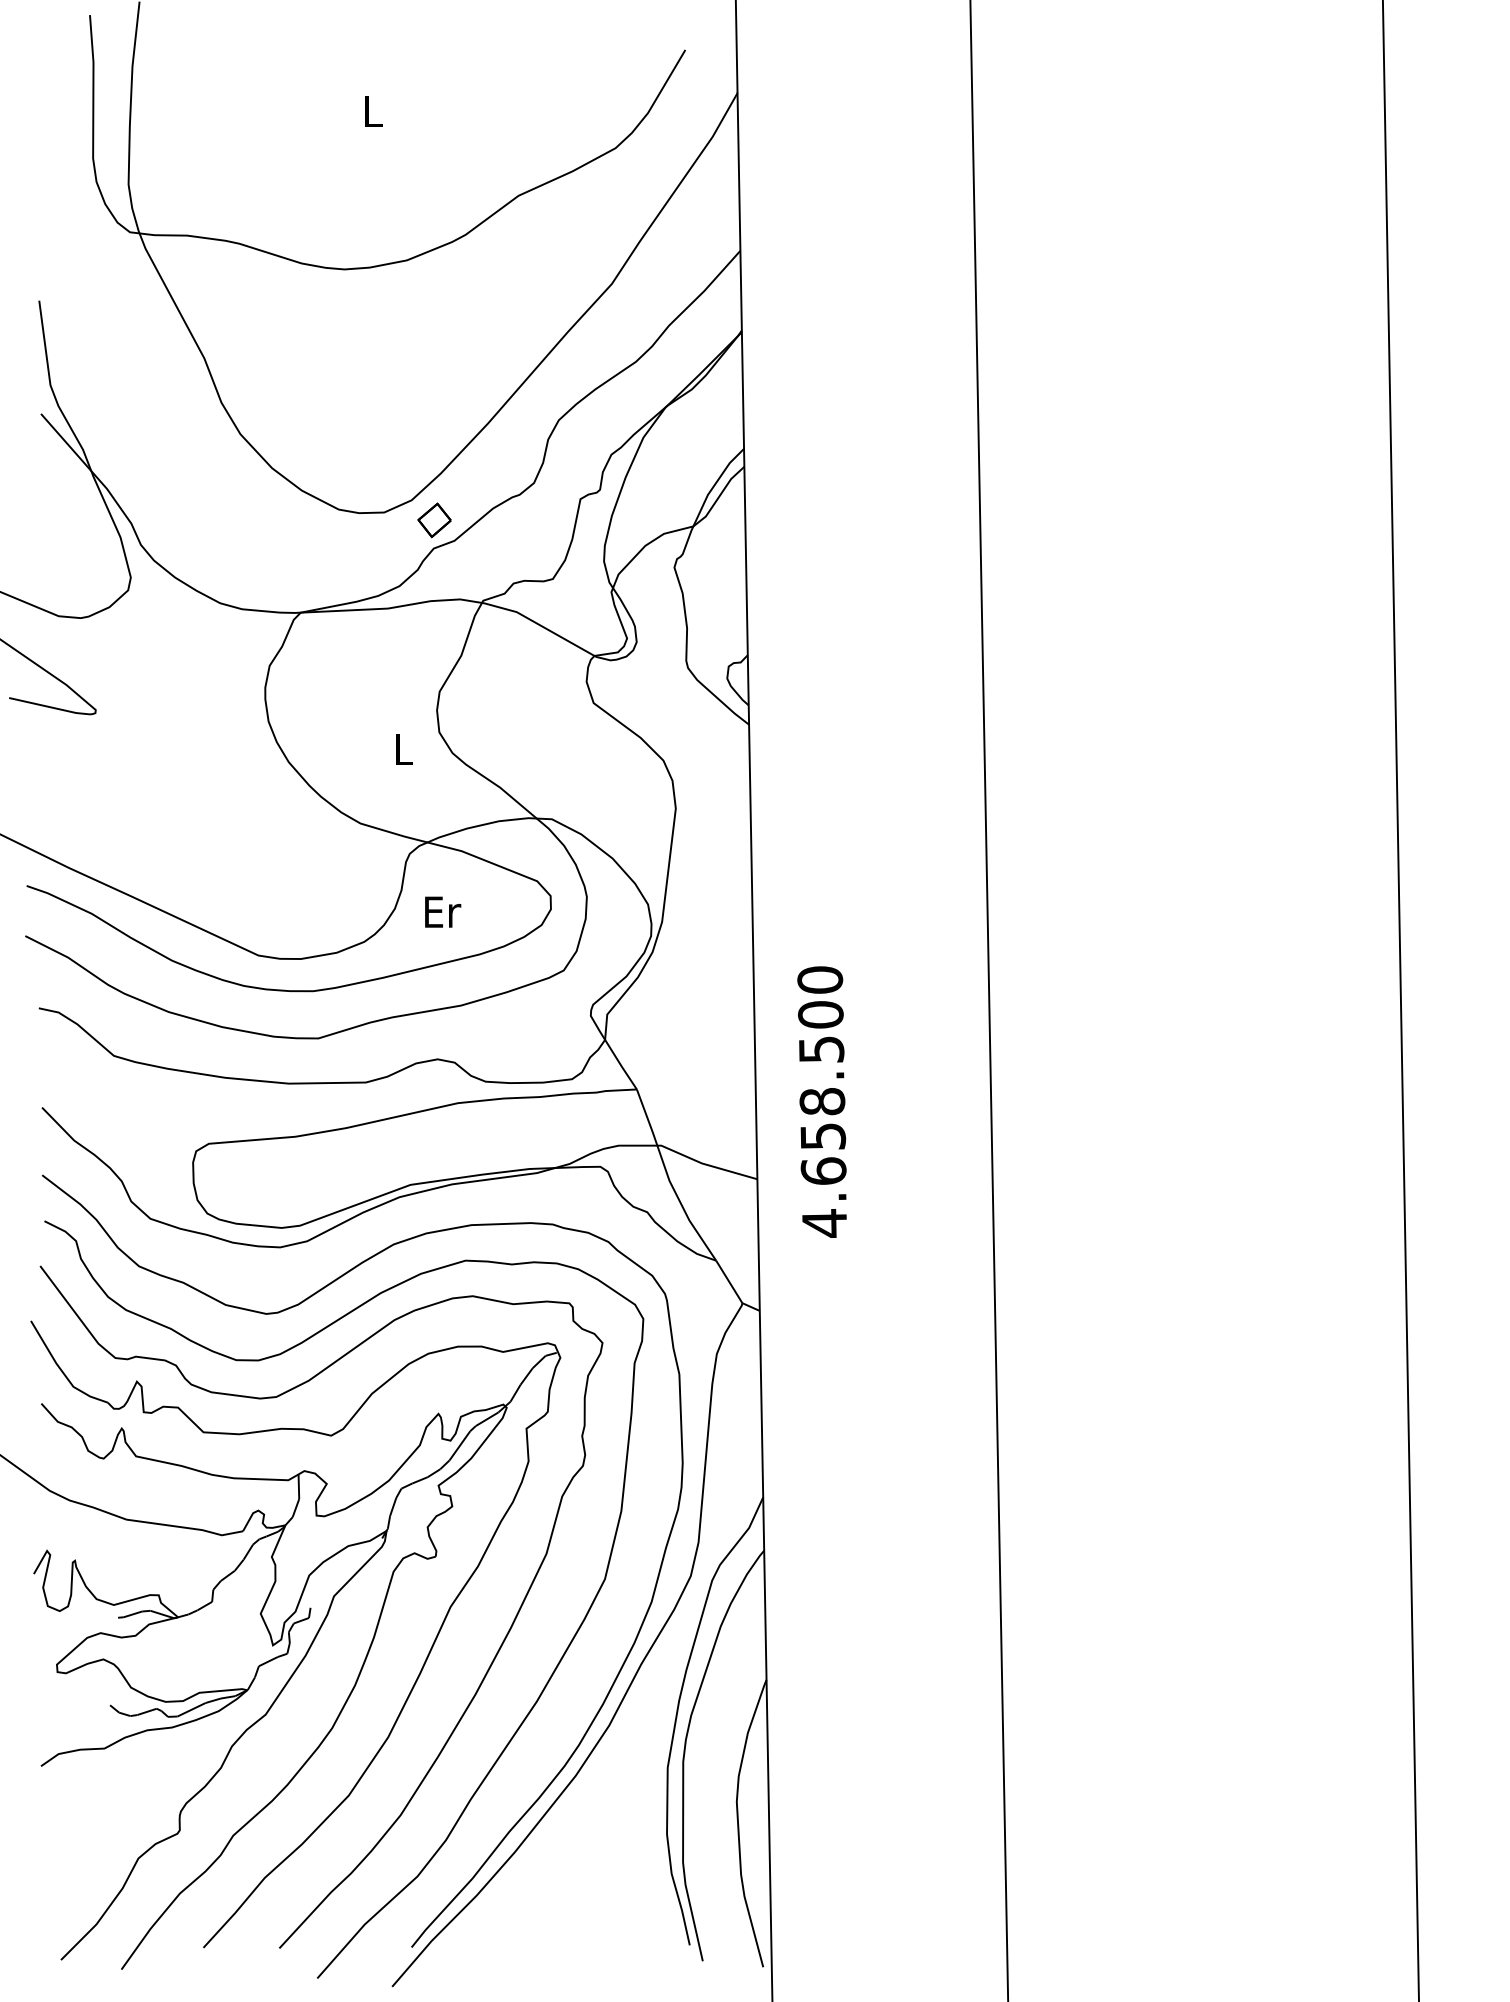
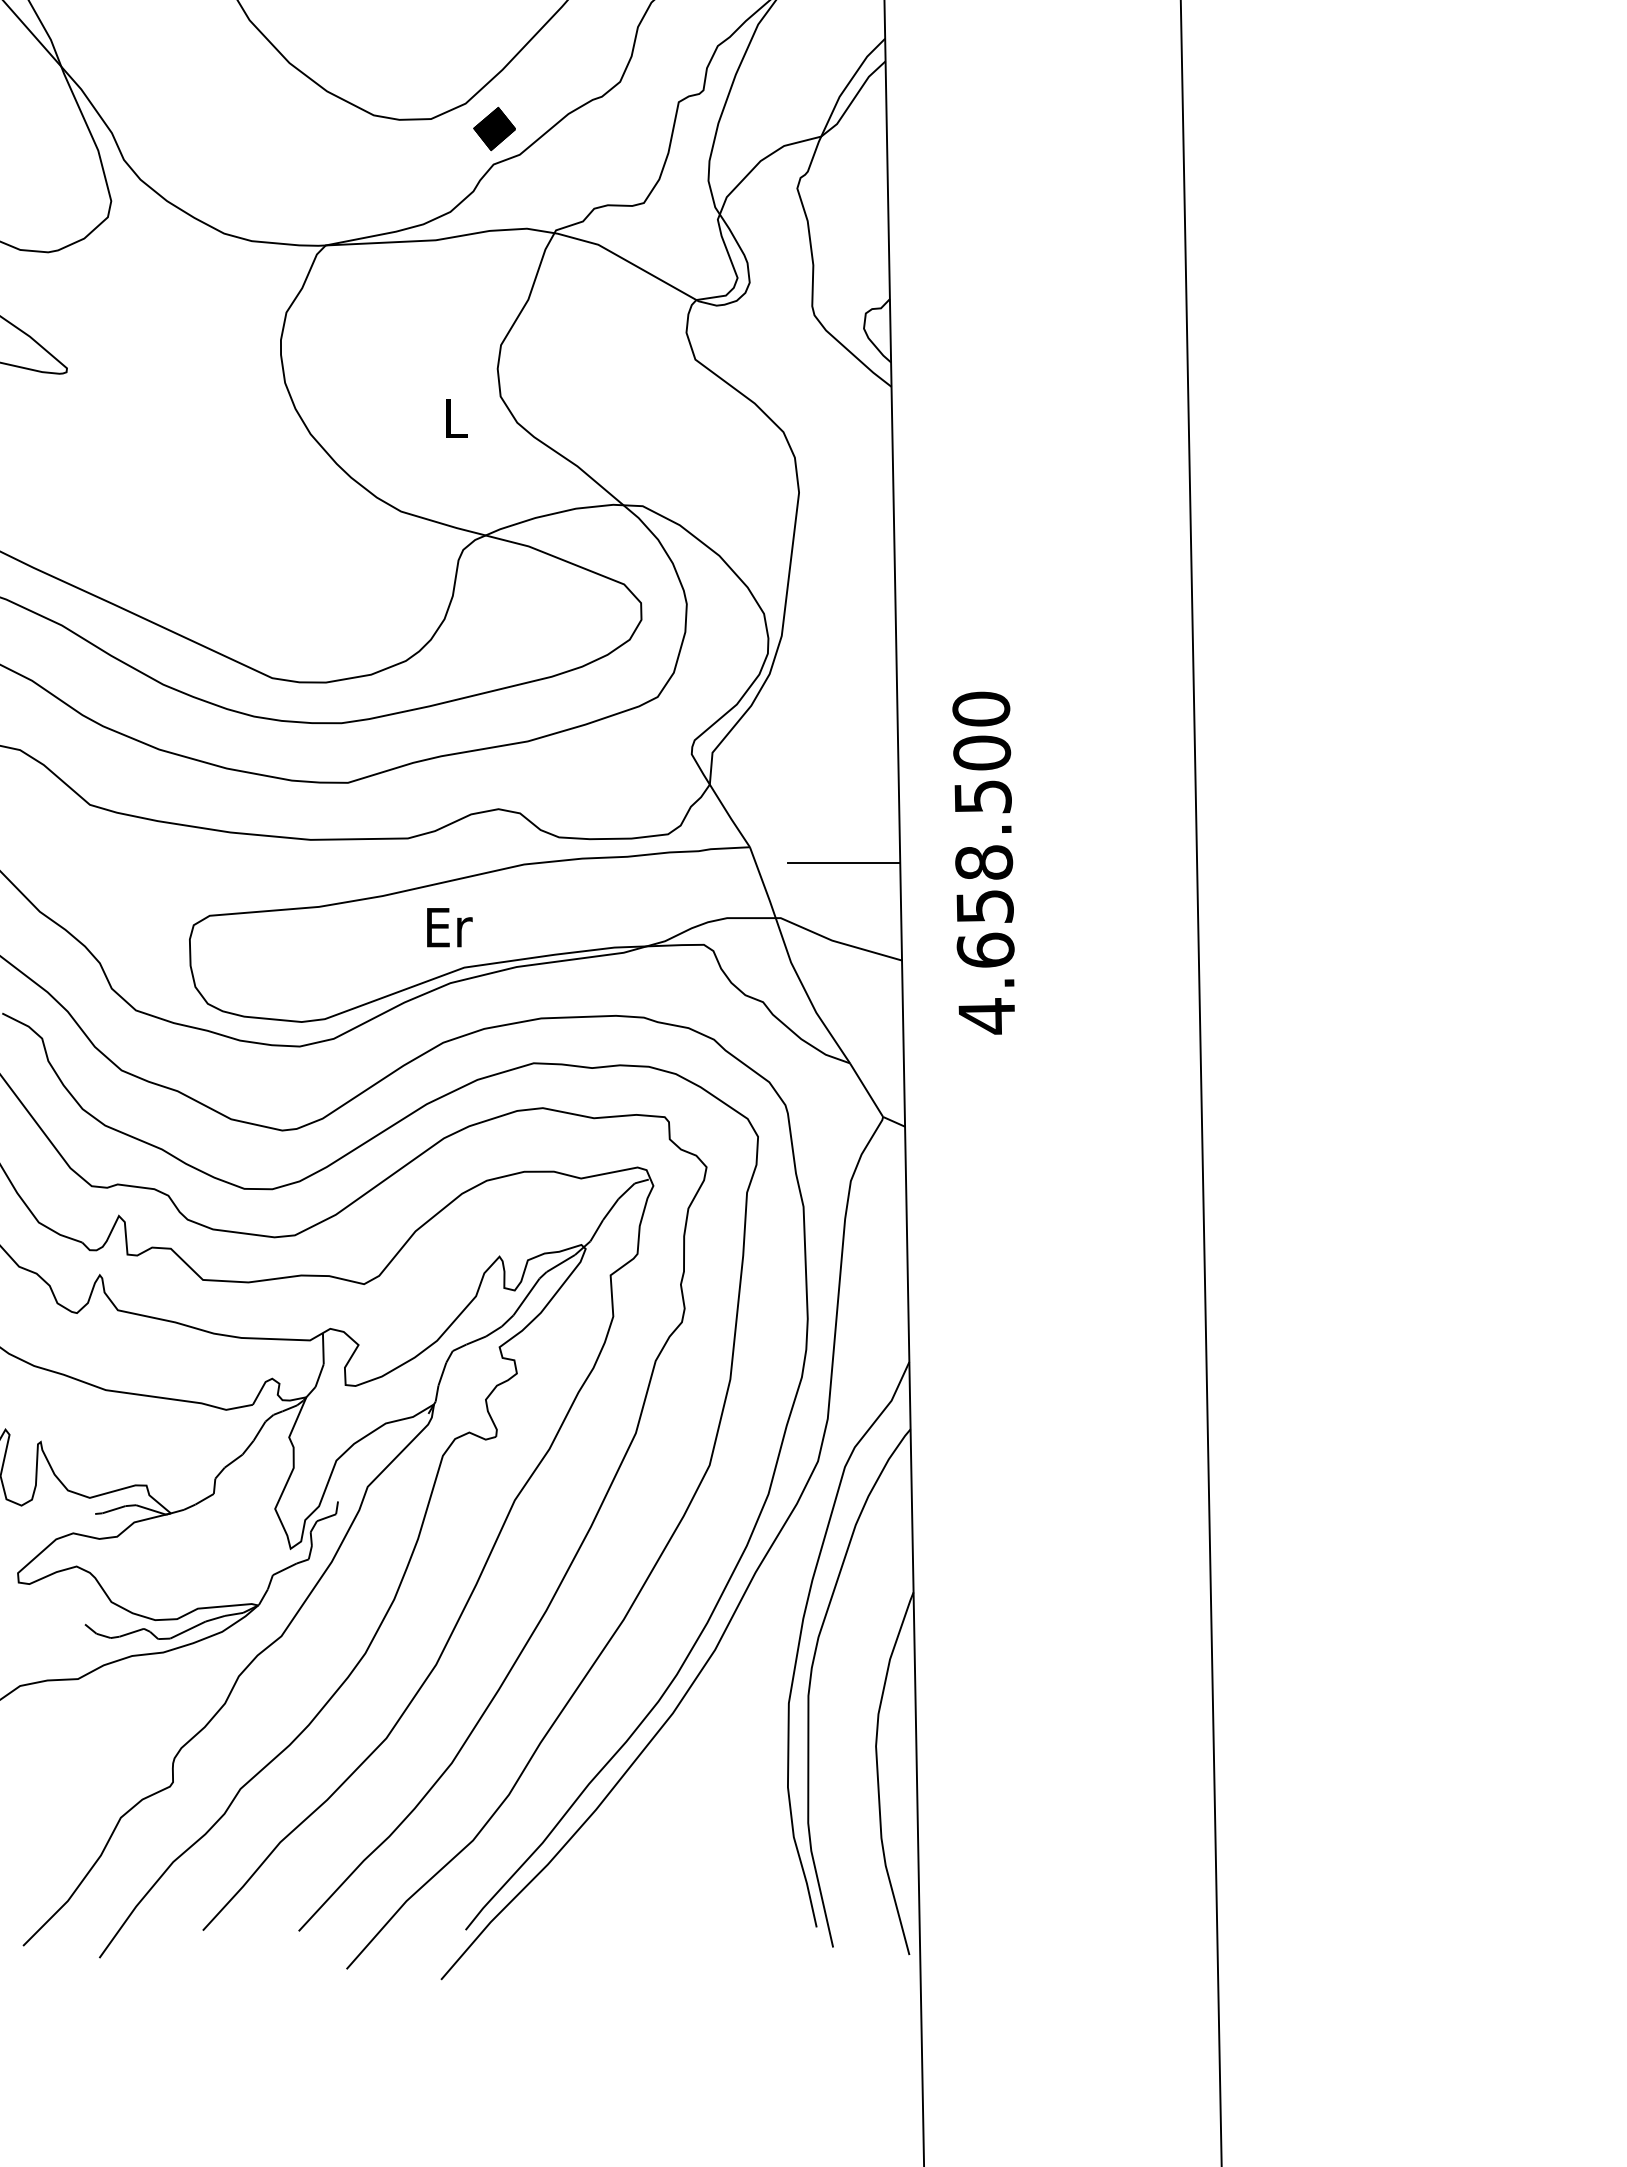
fill: (434, 519) -> (494, 127), added
text: (443, 911) -> (450, 926), moved
line: (711, 1101) -> (844, 862), added

